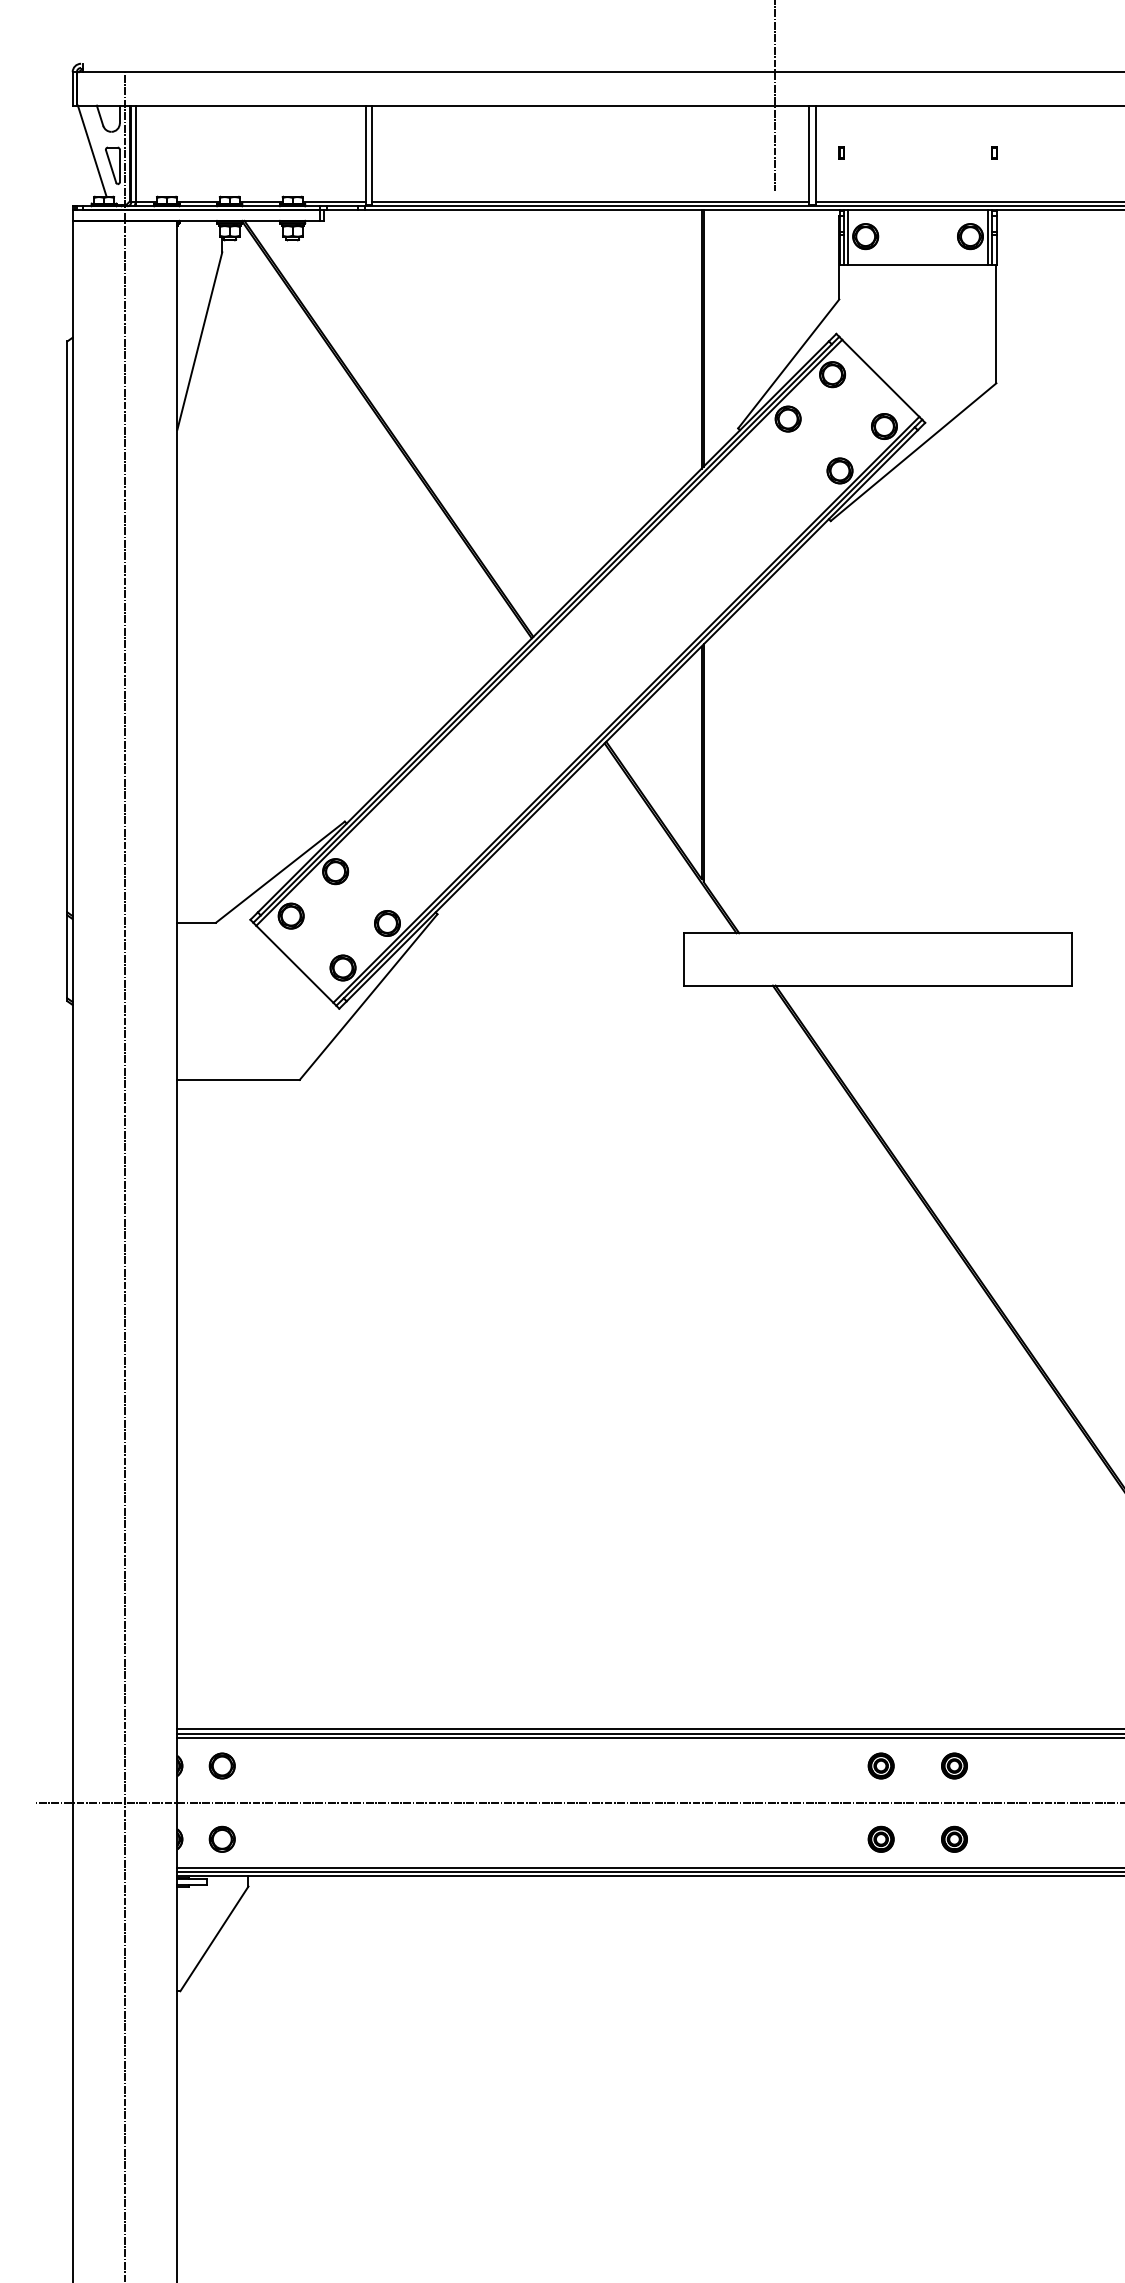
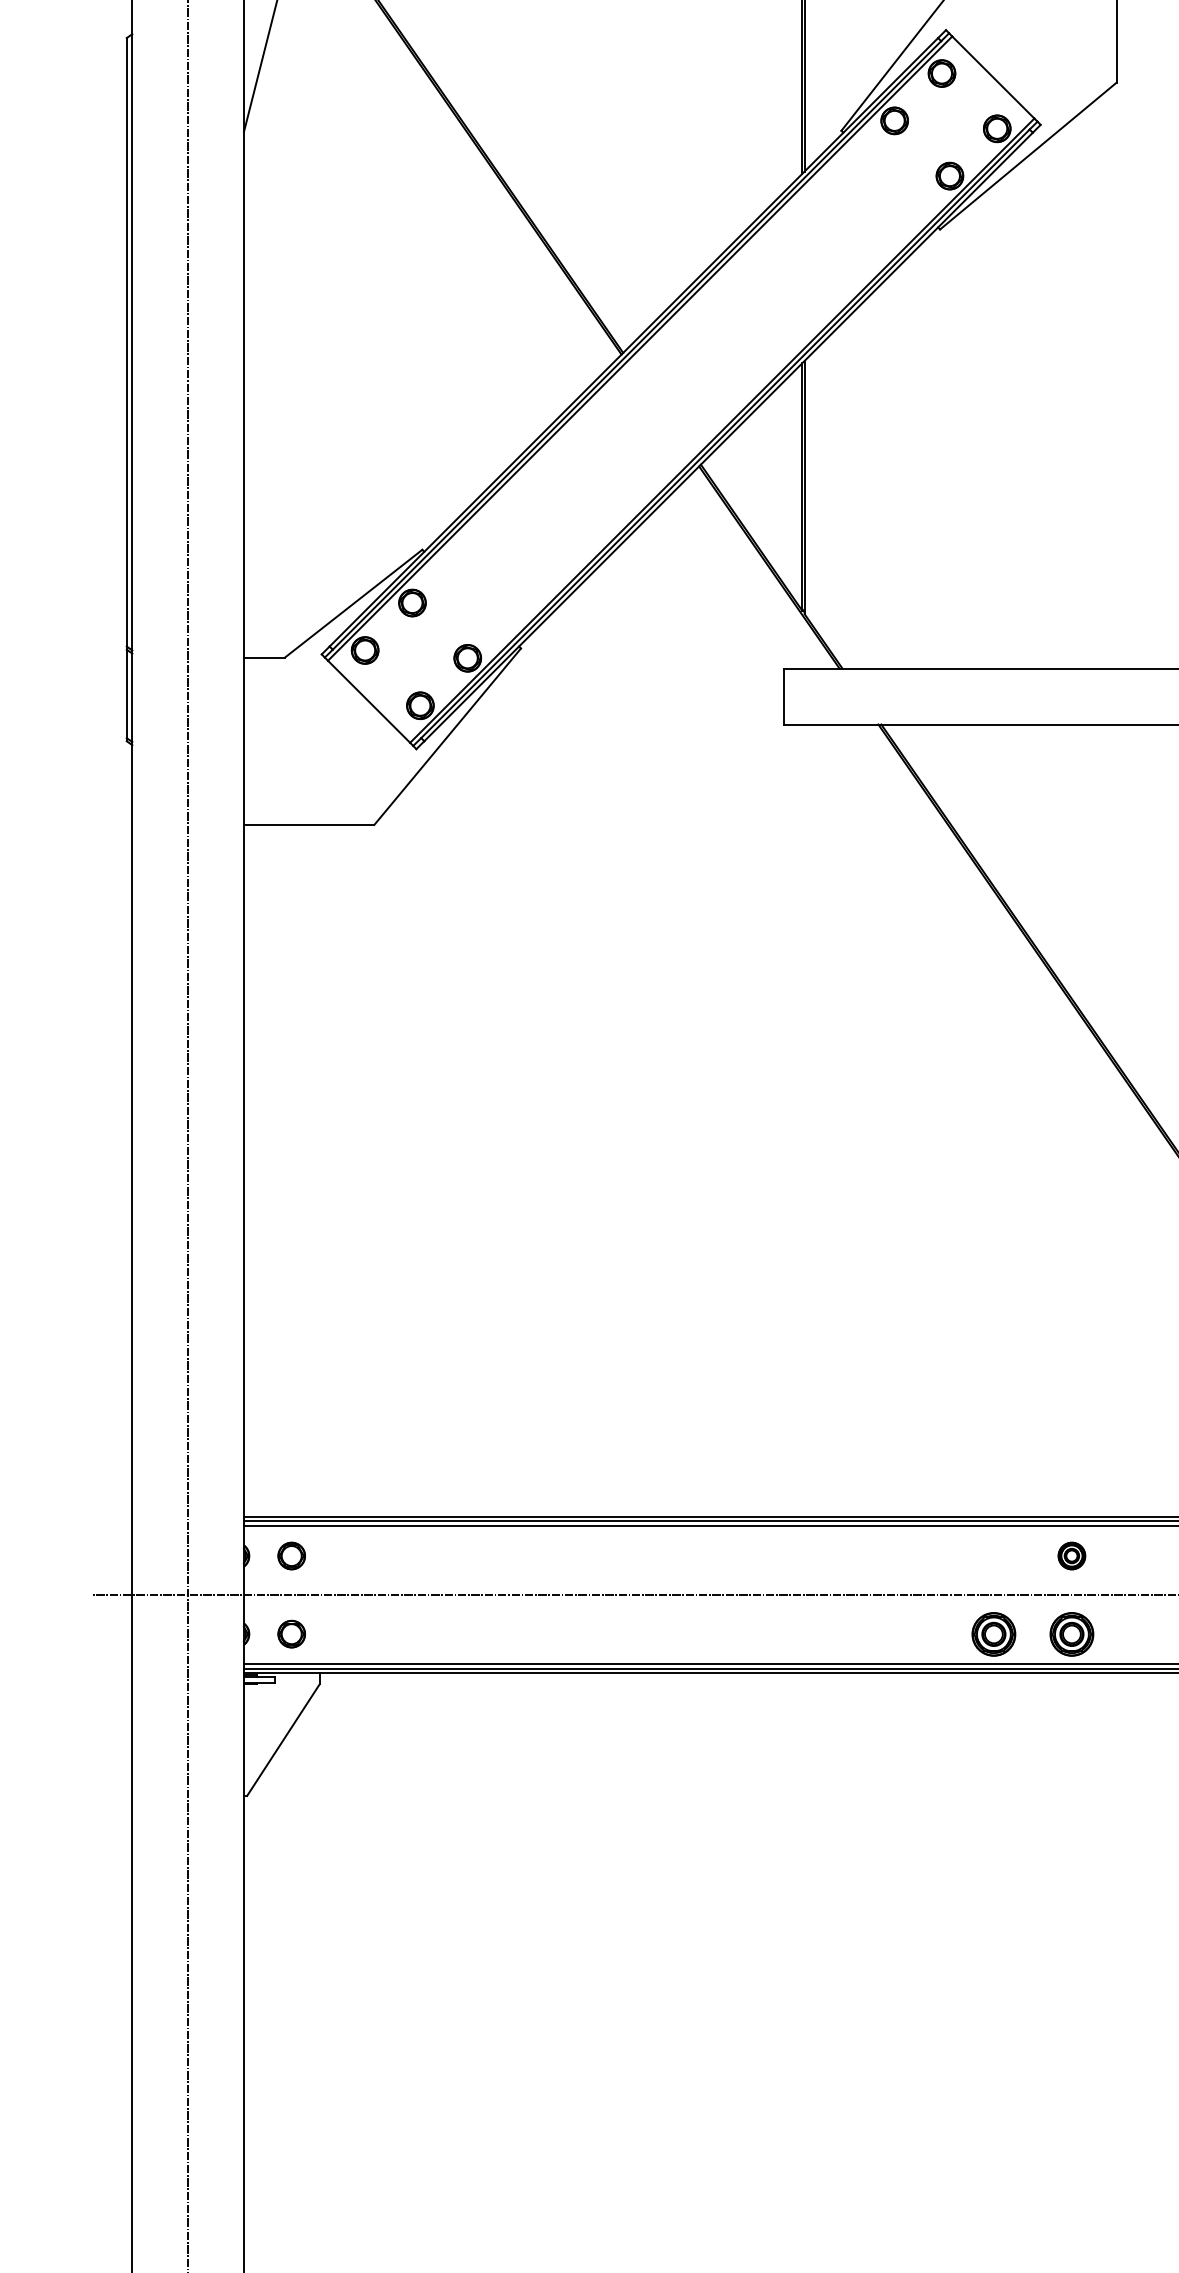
part: (880, 1765) -> (993, 1555), removed
part: (880, 1838) -> (993, 1633), size x1.6
part: (954, 1838) -> (1071, 1633), size x1.6

